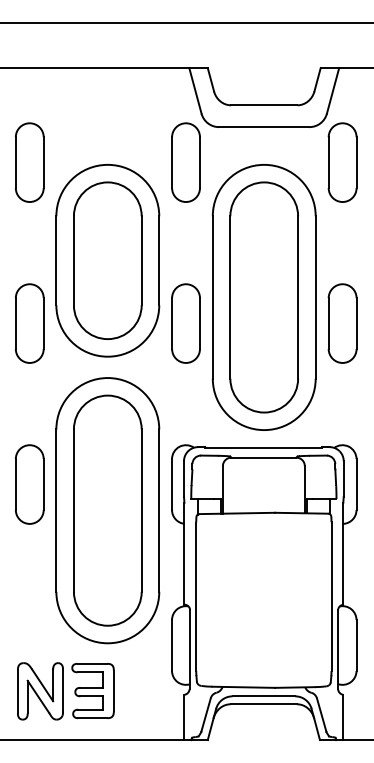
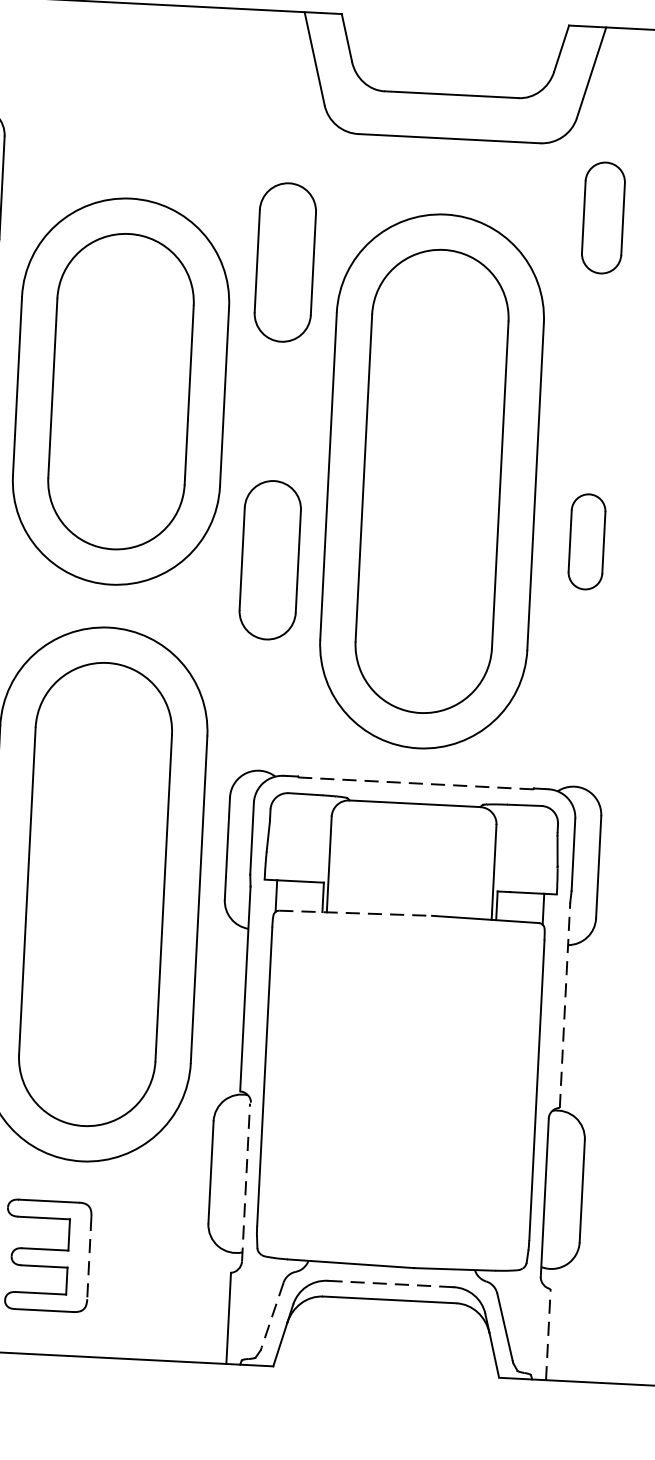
part: (185, 162) -> (284, 262), moved
part: (342, 162) -> (603, 217), size x0.7
part: (185, 323) -> (269, 559), moved
part: (342, 323) -> (586, 541), size x0.6
line: (263, 447) -> (415, 783), solid -> dashed
line: (237, 513) -> (356, 913), solid -> dashed
line: (343, 553) -> (565, 1004), solid -> dashed
line: (189, 649) -> (245, 1182), solid -> dashed
line: (113, 691) -> (88, 1258), solid -> dashed
line: (263, 696) -> (389, 1284), solid -> dashed
line: (206, 714) -> (273, 1314), solid -> dashed
line: (343, 717) -> (548, 1334), solid -> dashed

